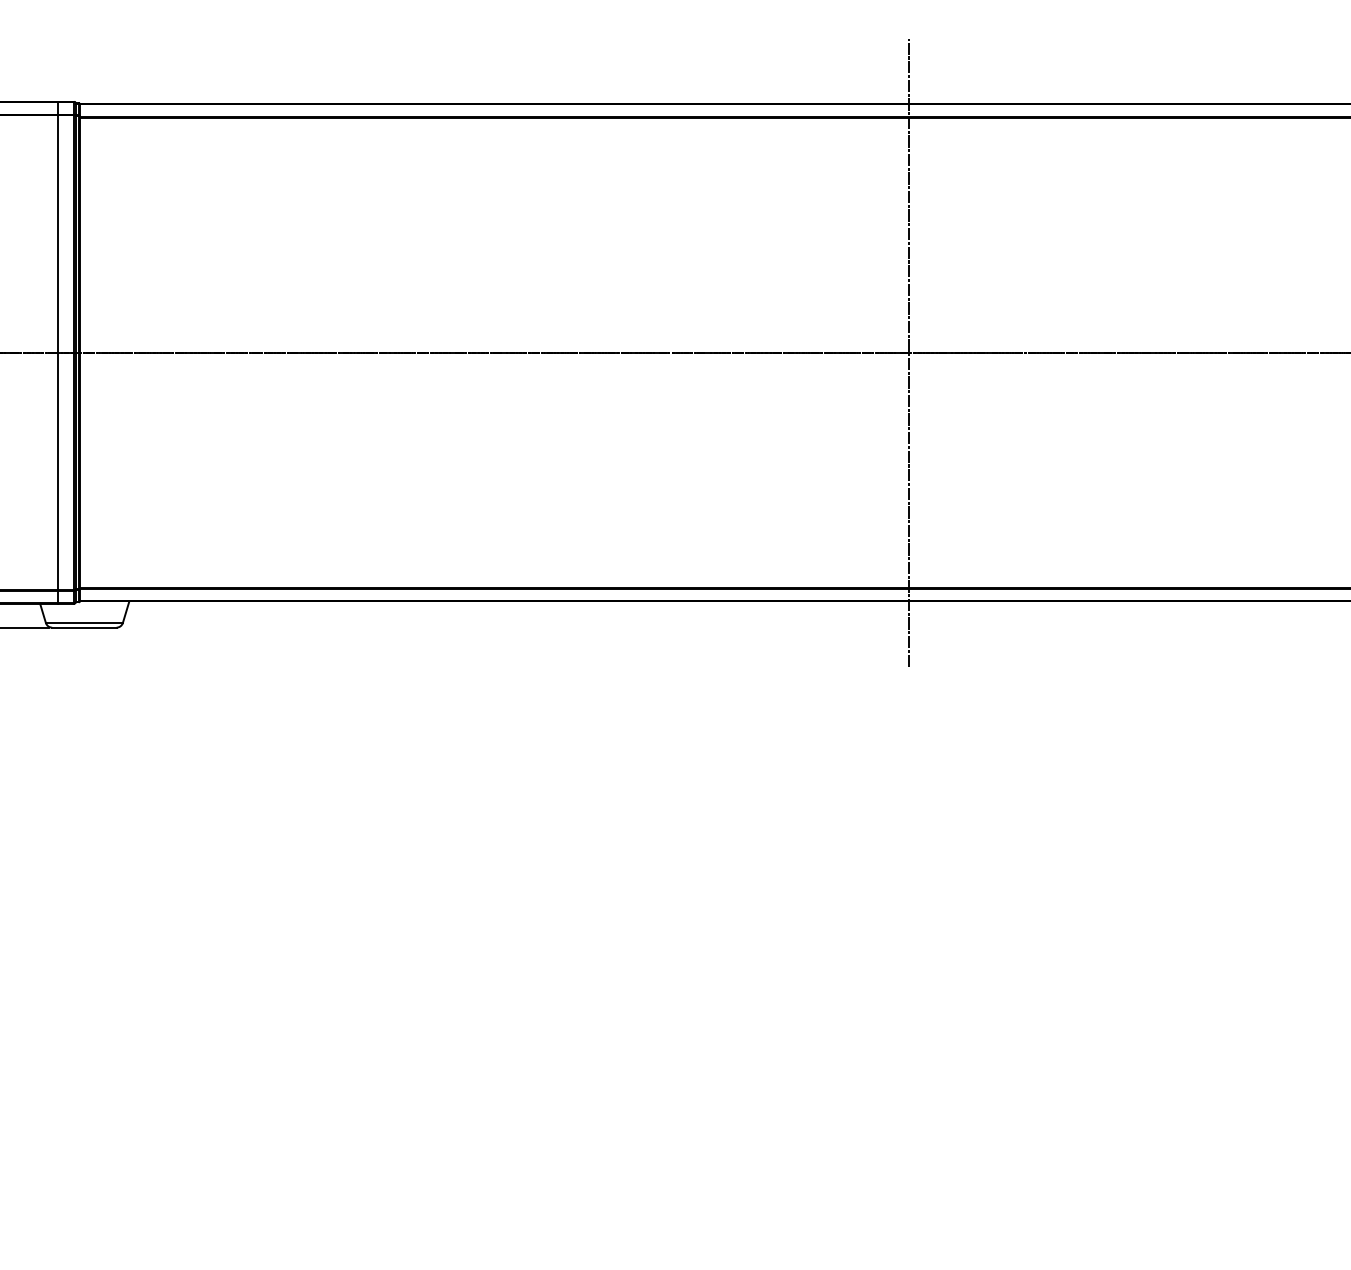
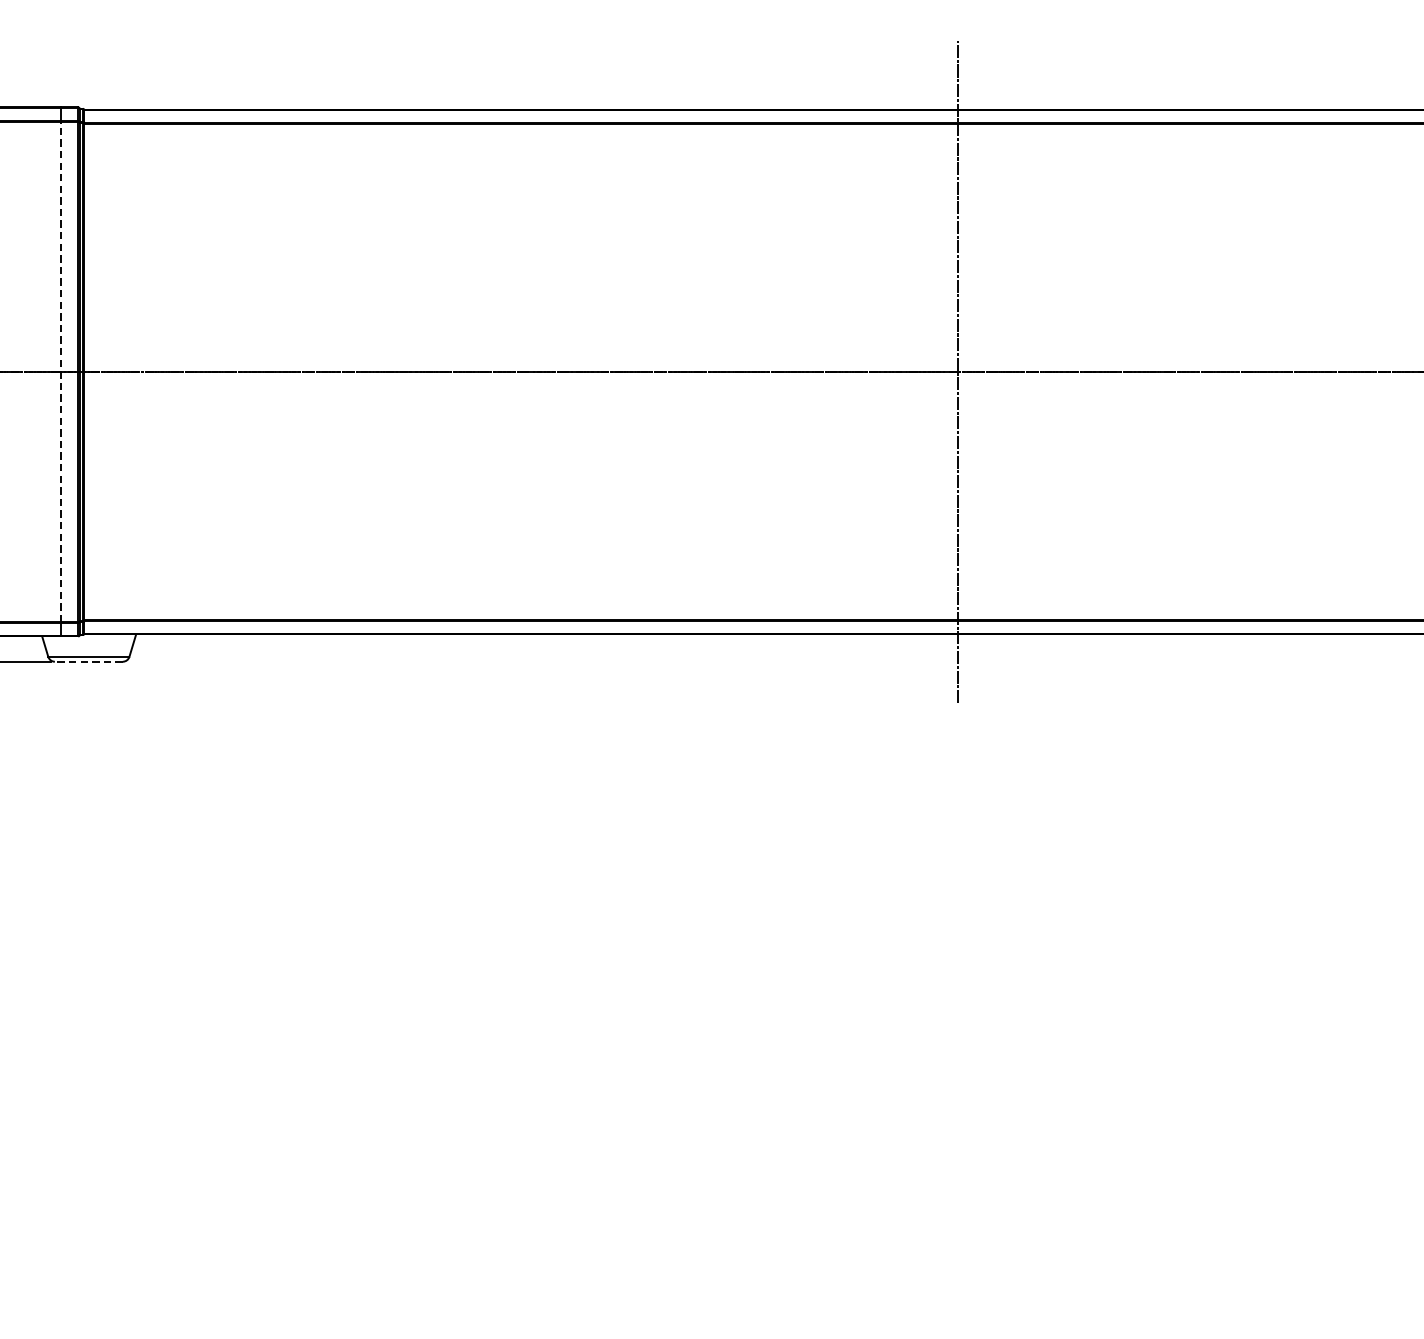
line: (58, 352) -> (61, 371), solid -> dashed
line: (83, 627) -> (87, 661), solid -> dashed

